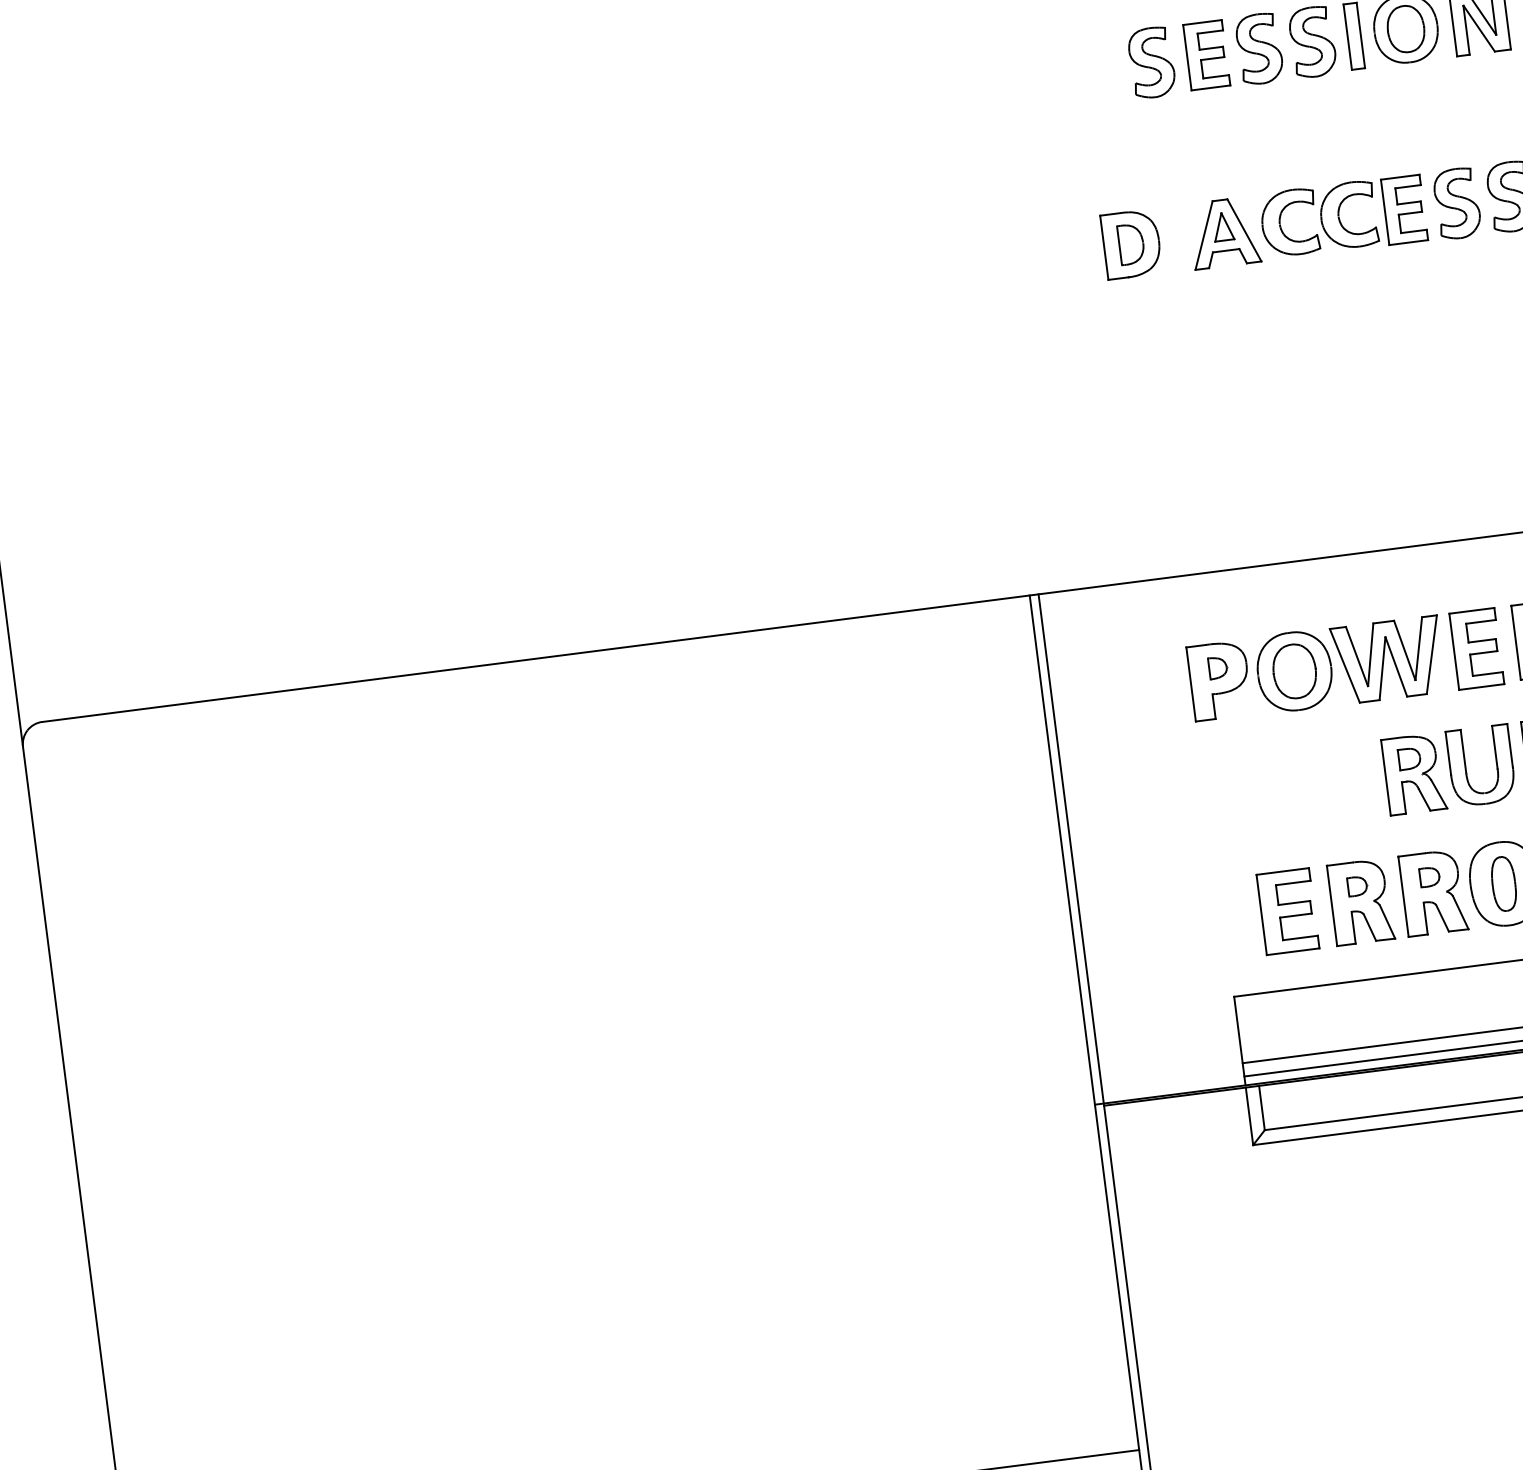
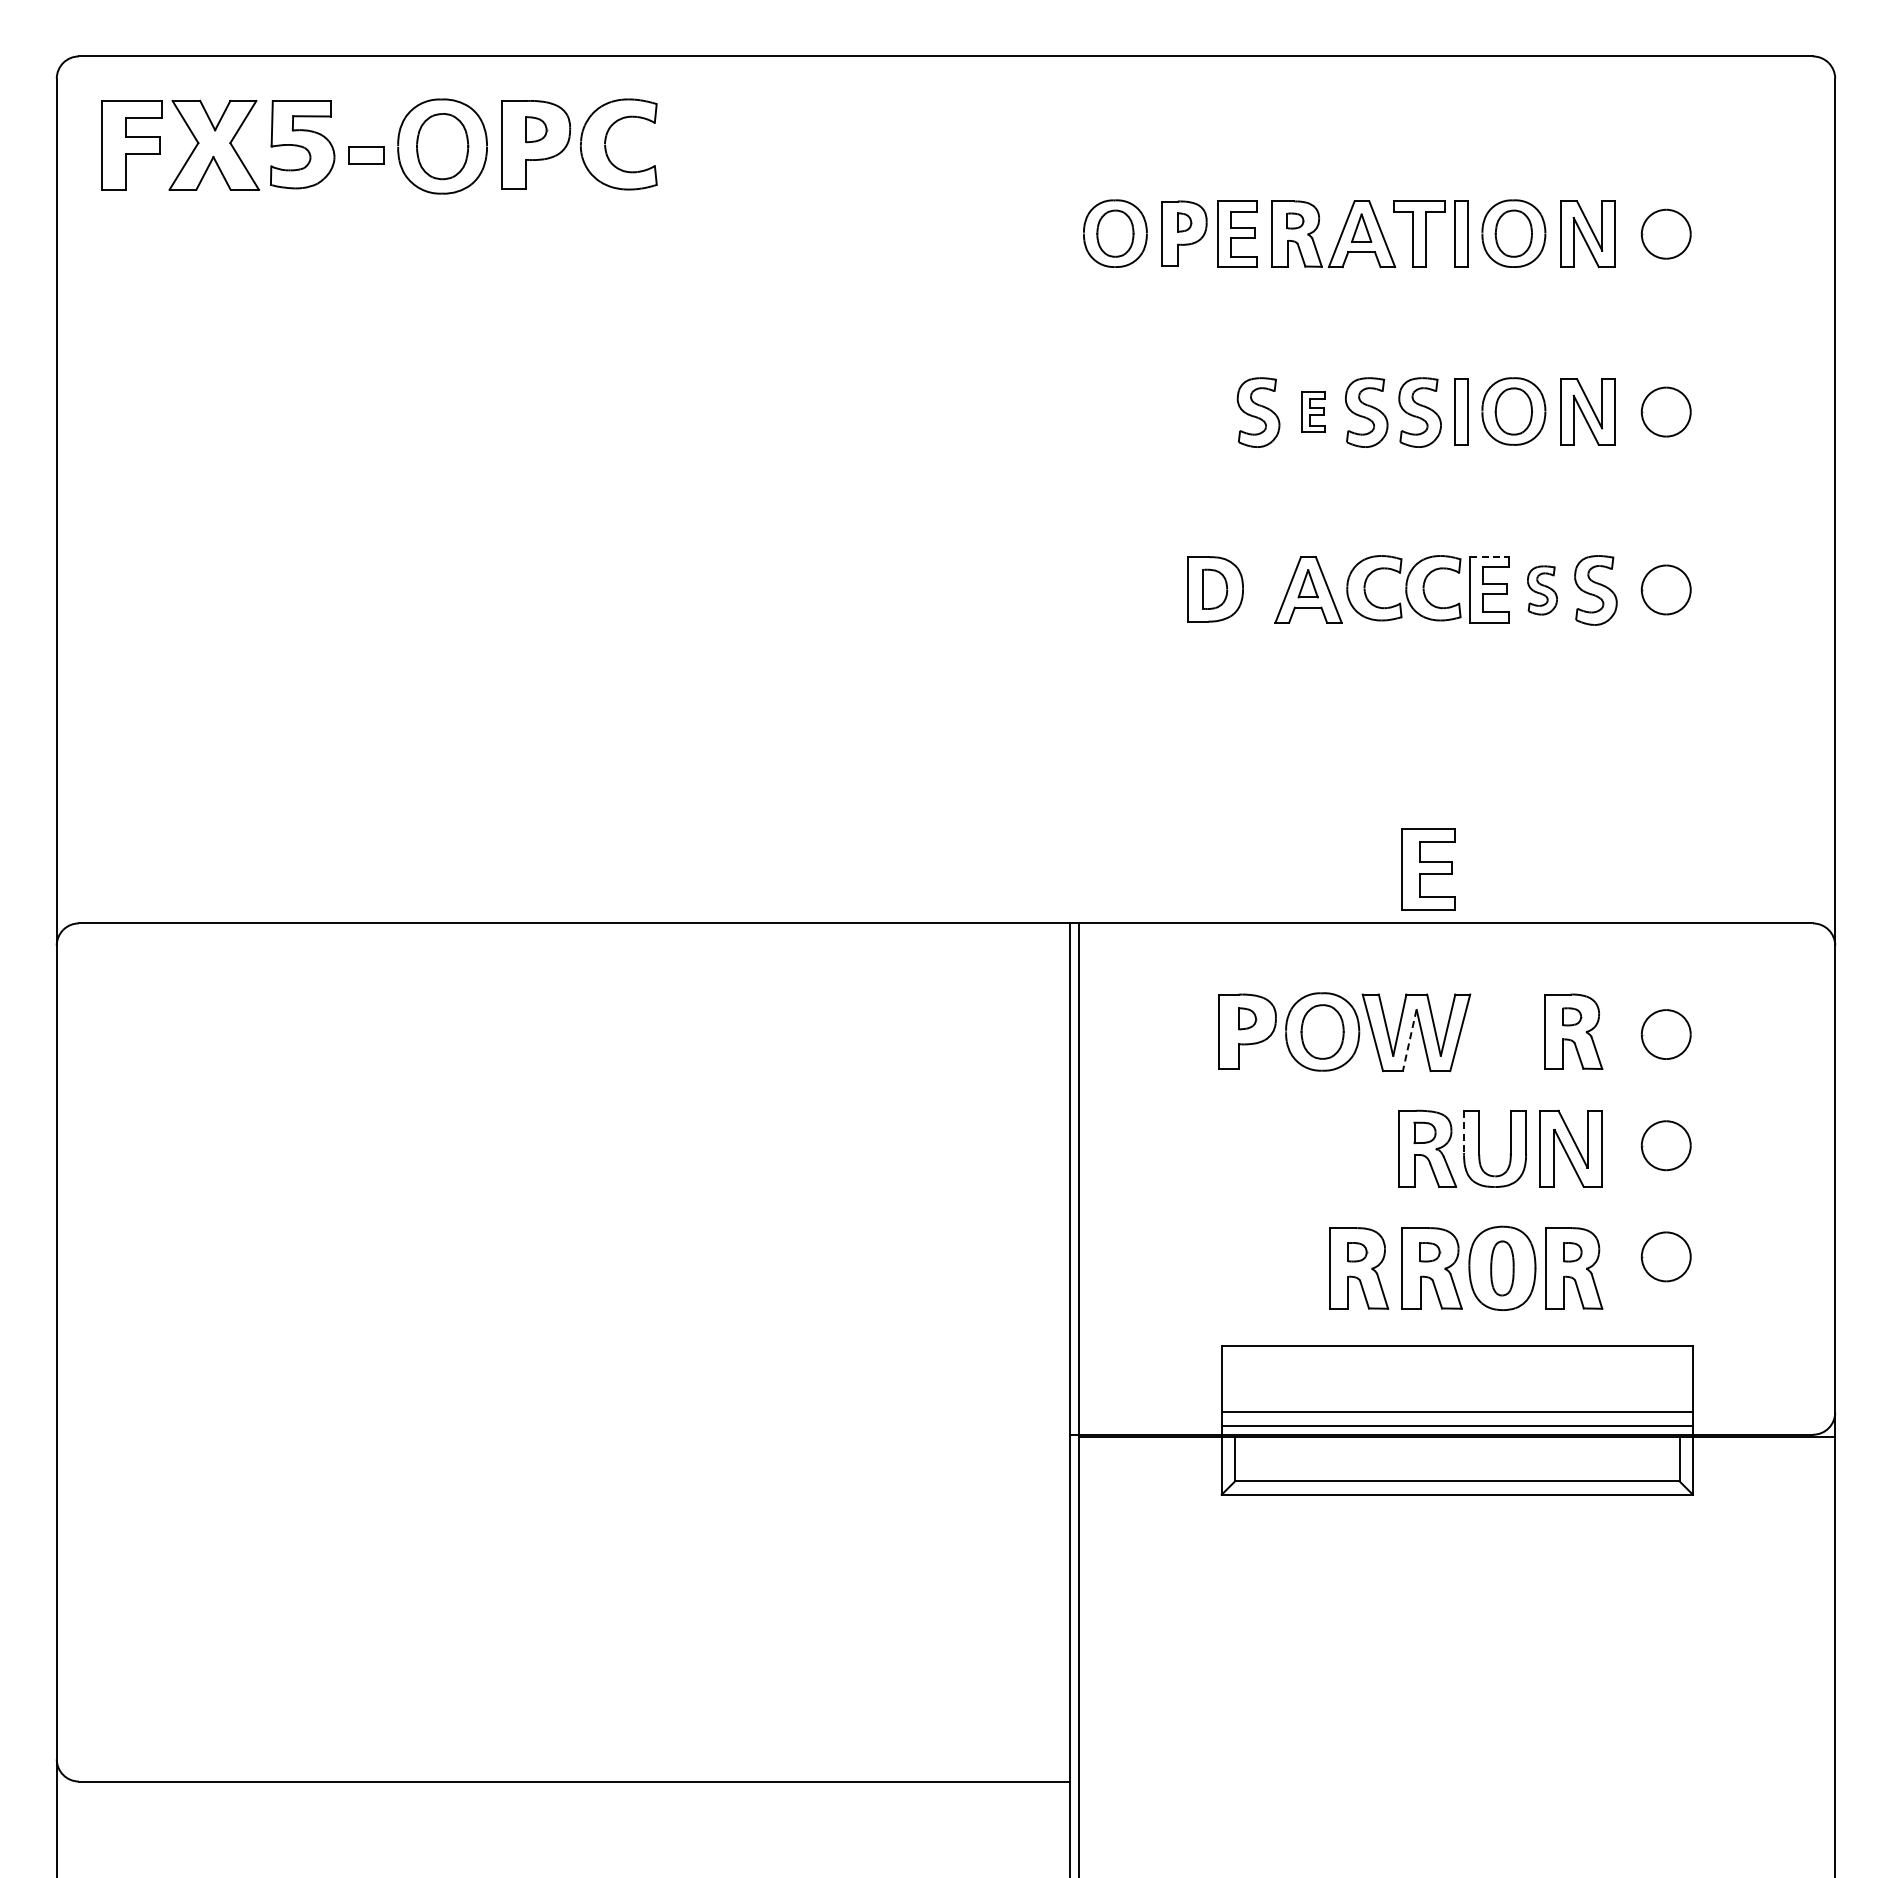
part: (1206, 54) -> (1313, 411), size x0.6
line: (1400, 177) -> (1489, 557), solid -> dashed
part: (1457, 203) -> (1542, 590), size x0.7
part: (1476, 648) -> (1505, 1032), removed
line: (1382, 669) -> (1409, 1041), solid -> dashed
line: (1448, 753) -> (1464, 1132), solid -> dashed
part: (1287, 911) -> (1428, 869), moved

